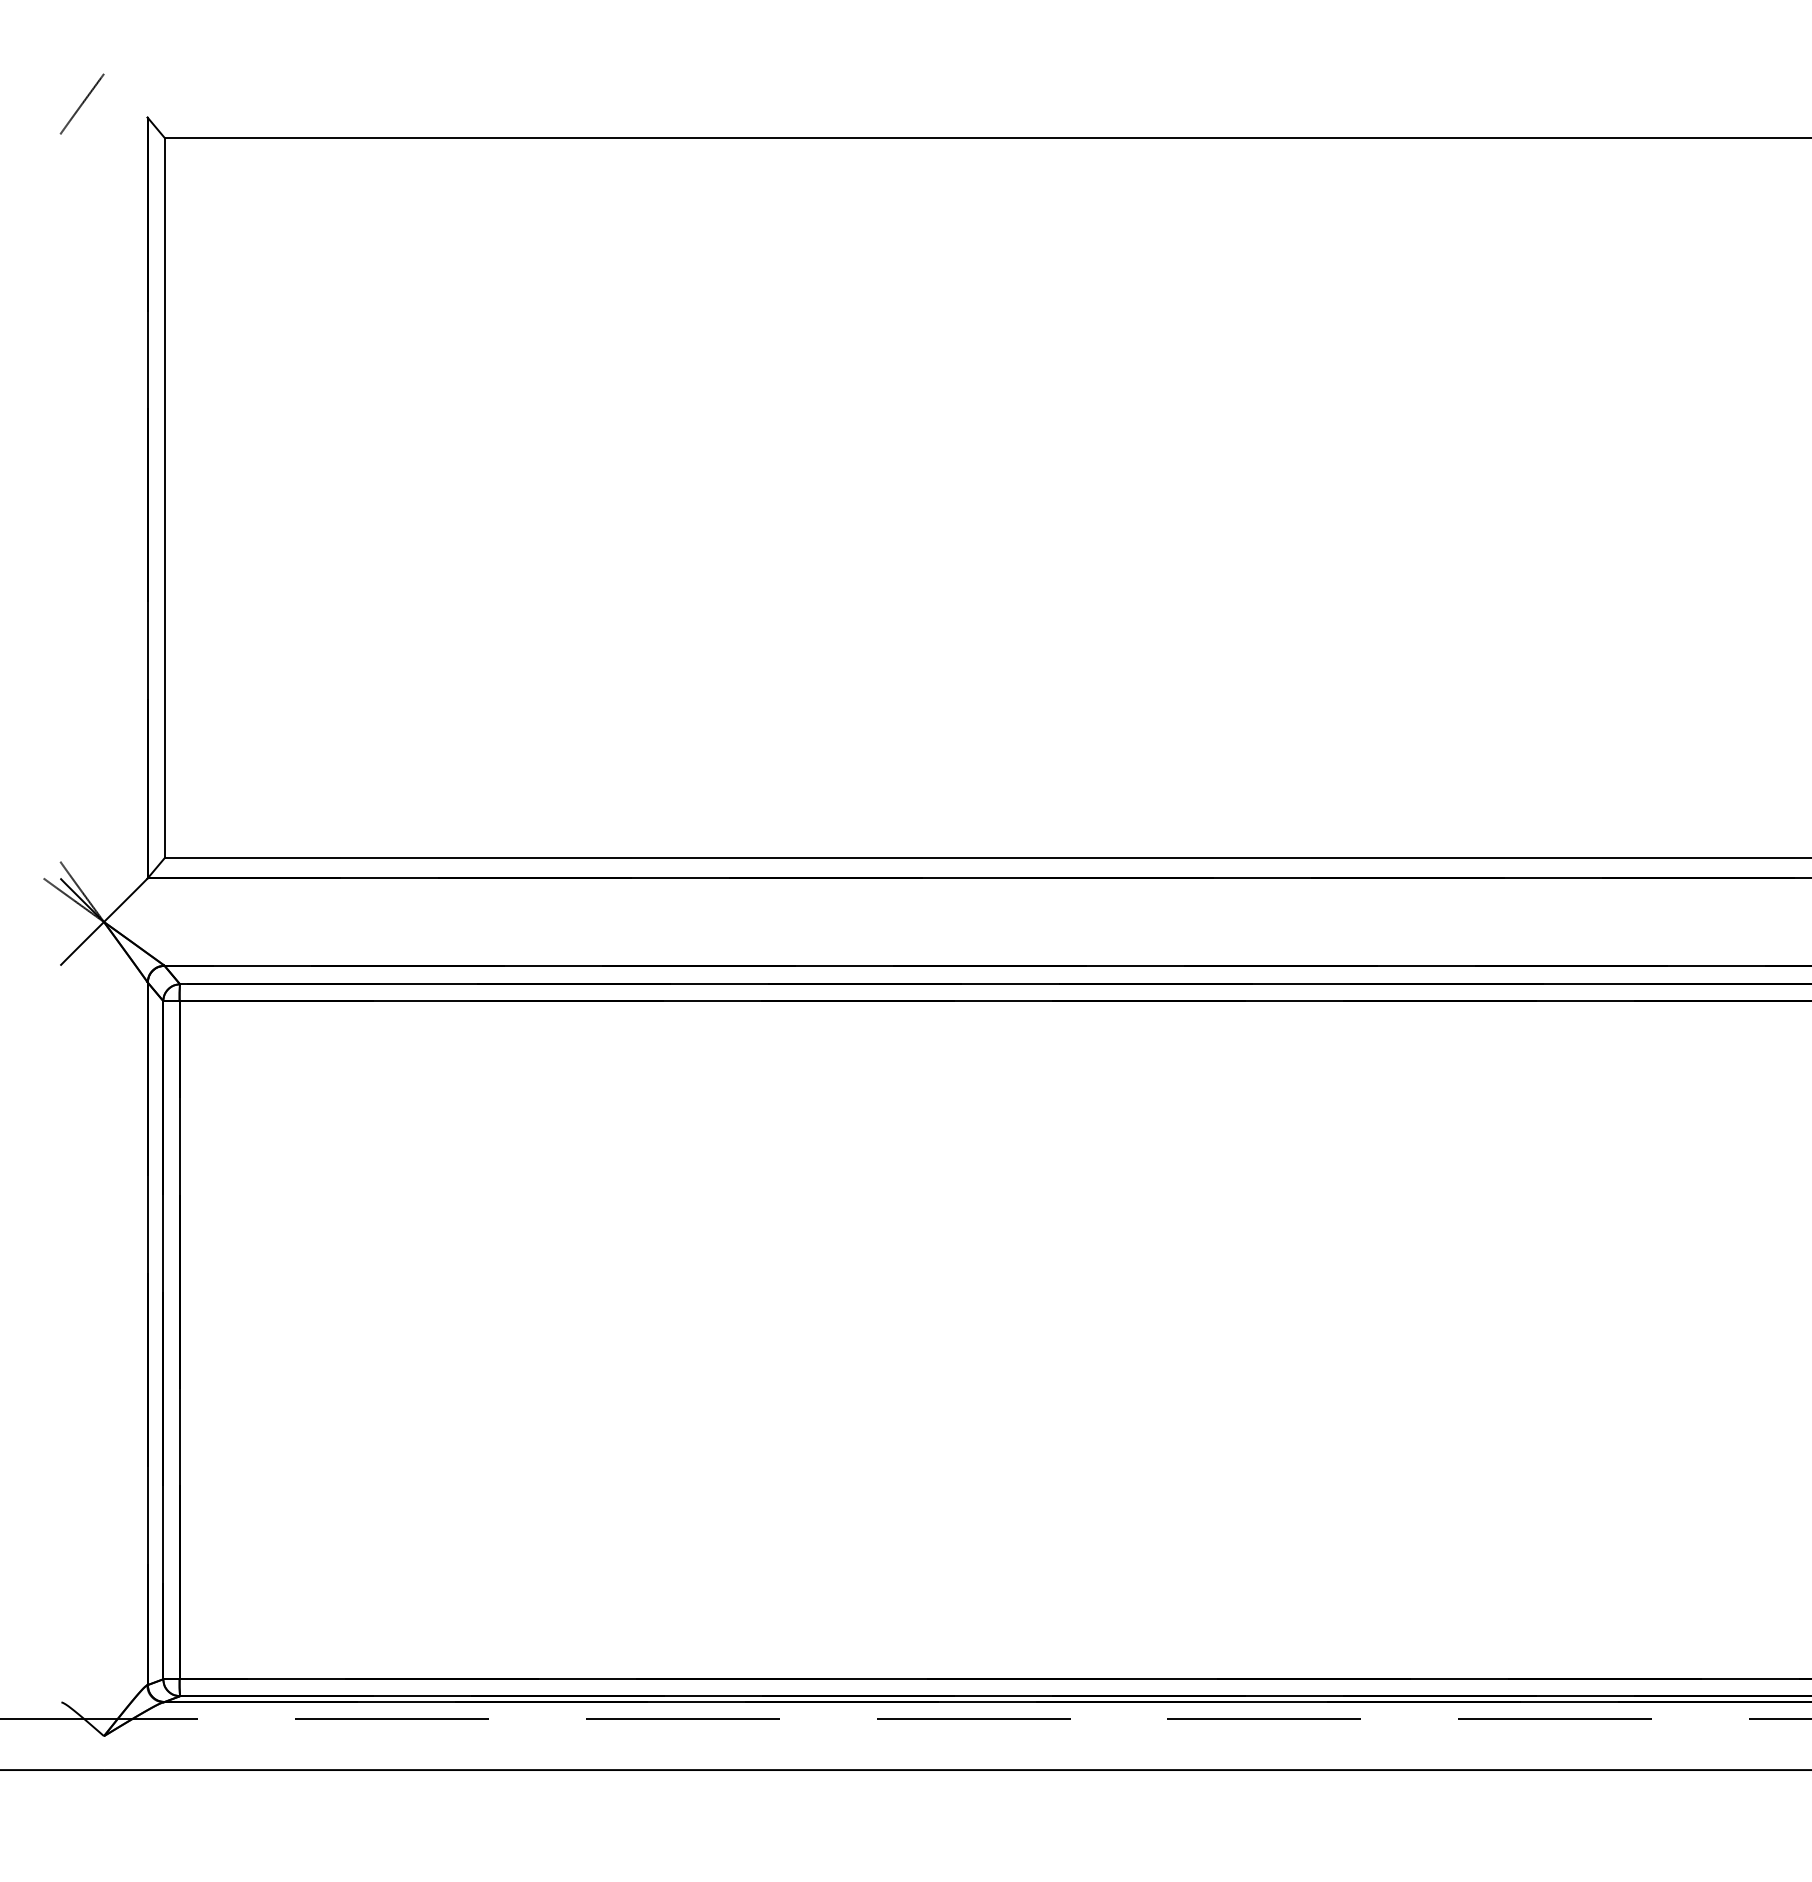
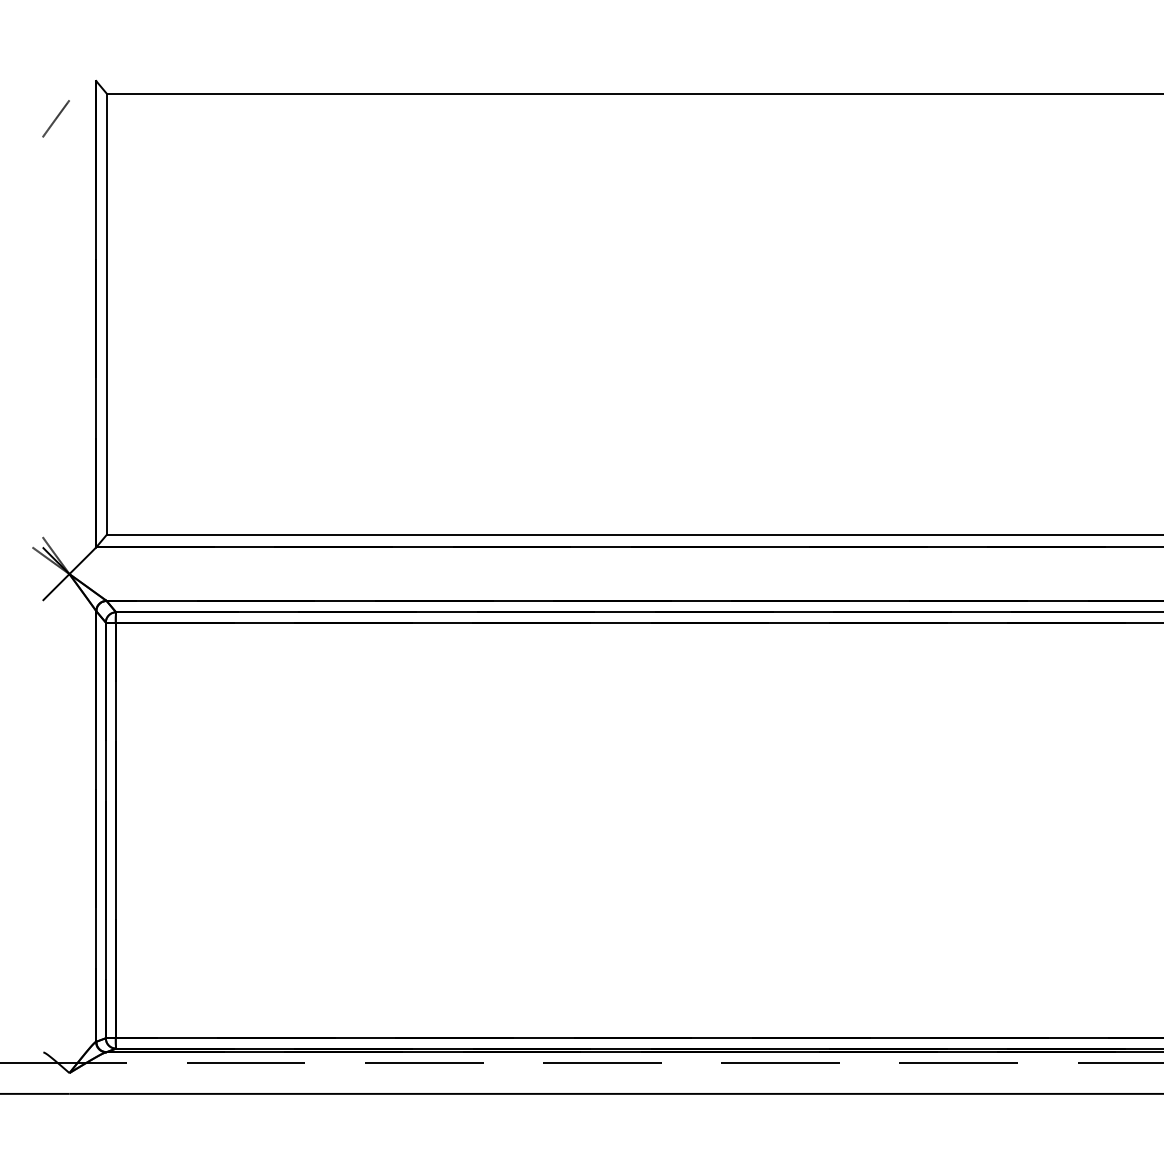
line: (81, 103) -> (55, 118), moved

